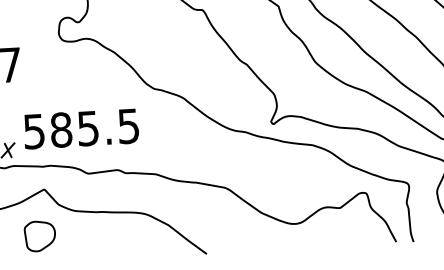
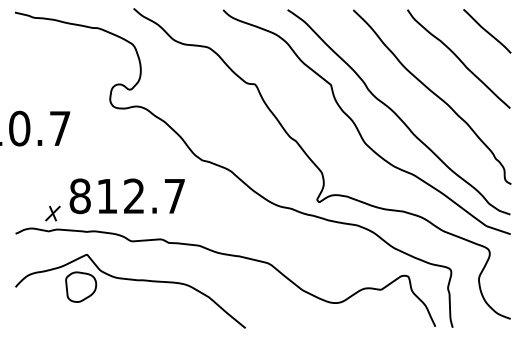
text: (80, 129) -> (126, 196), 585.5 -> 812.7
part: (40, 235) -> (81, 286), moved

